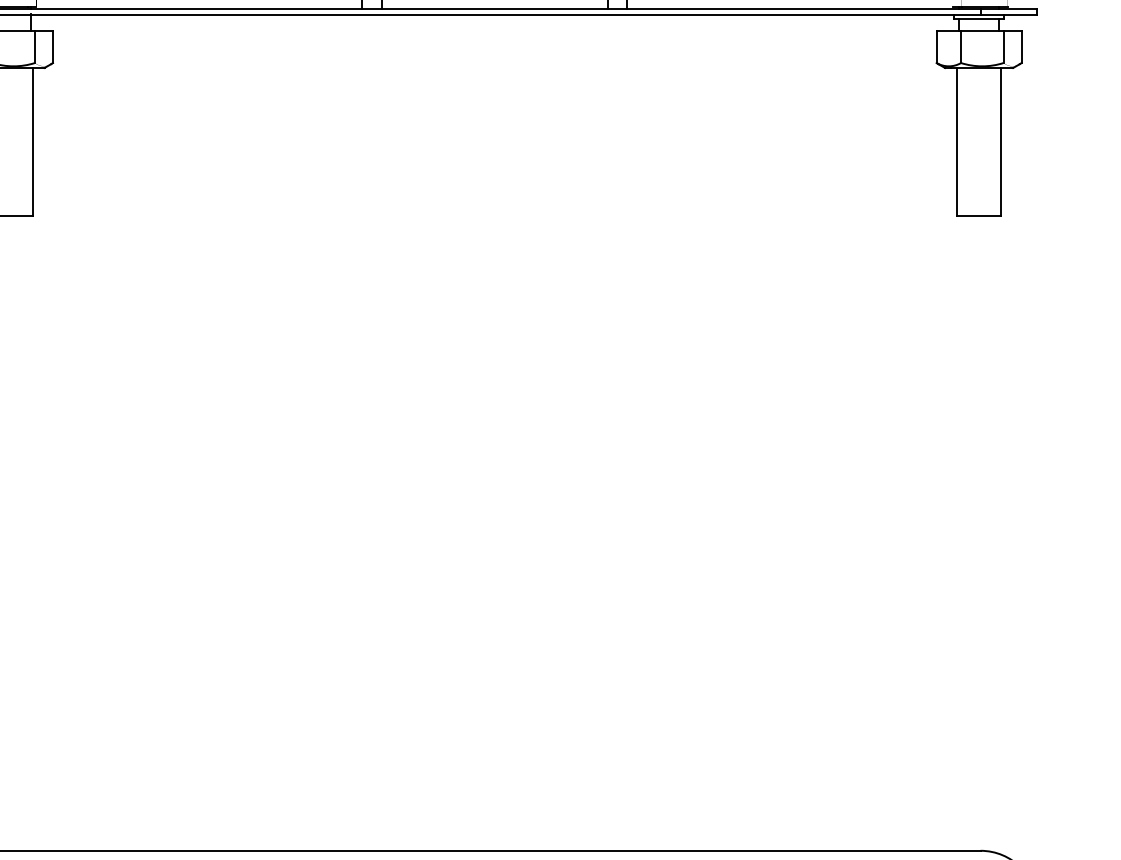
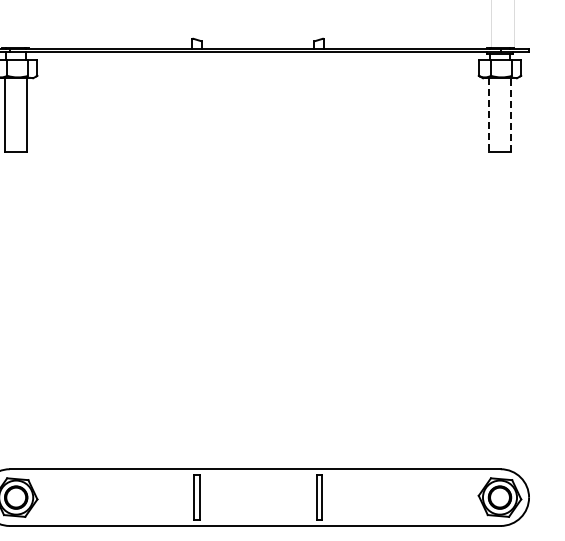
line: (958, 142) -> (489, 115), solid -> dashed
line: (1000, 142) -> (510, 115), solid -> dashed

